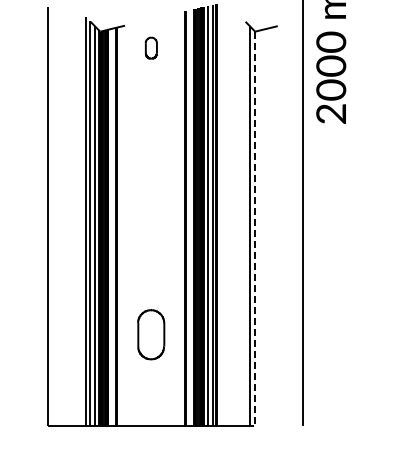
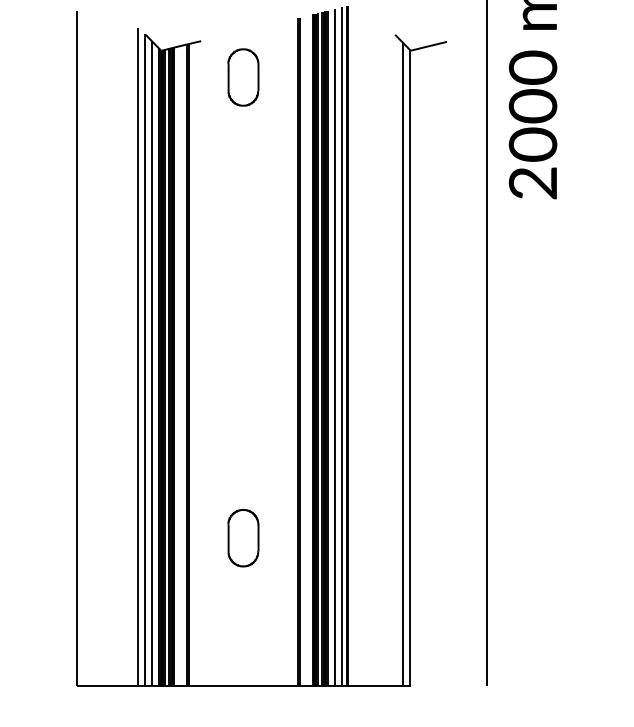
part: (151, 47) -> (243, 76), size x1.67
line: (255, 232) -> (411, 373), dashed -> solid
part: (151, 333) -> (243, 536), size x0.71

